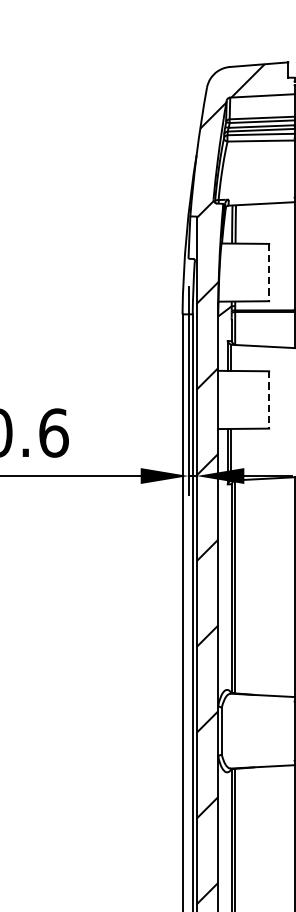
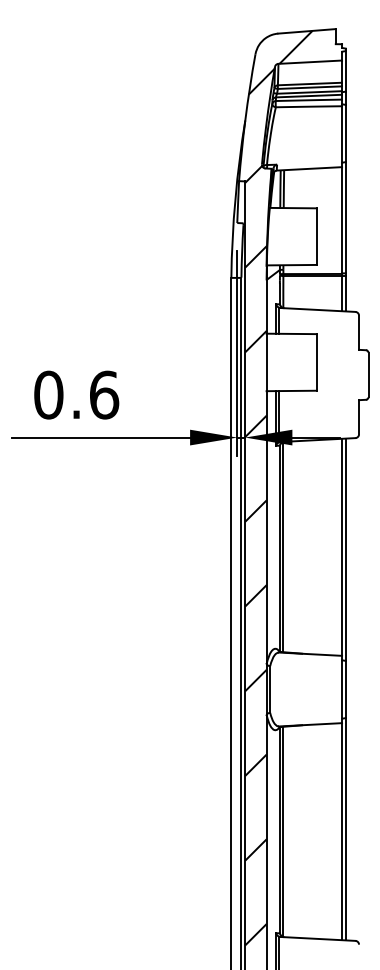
line: (268, 273) -> (316, 237), dashed -> solid
line: (268, 400) -> (316, 362), dashed -> solid

